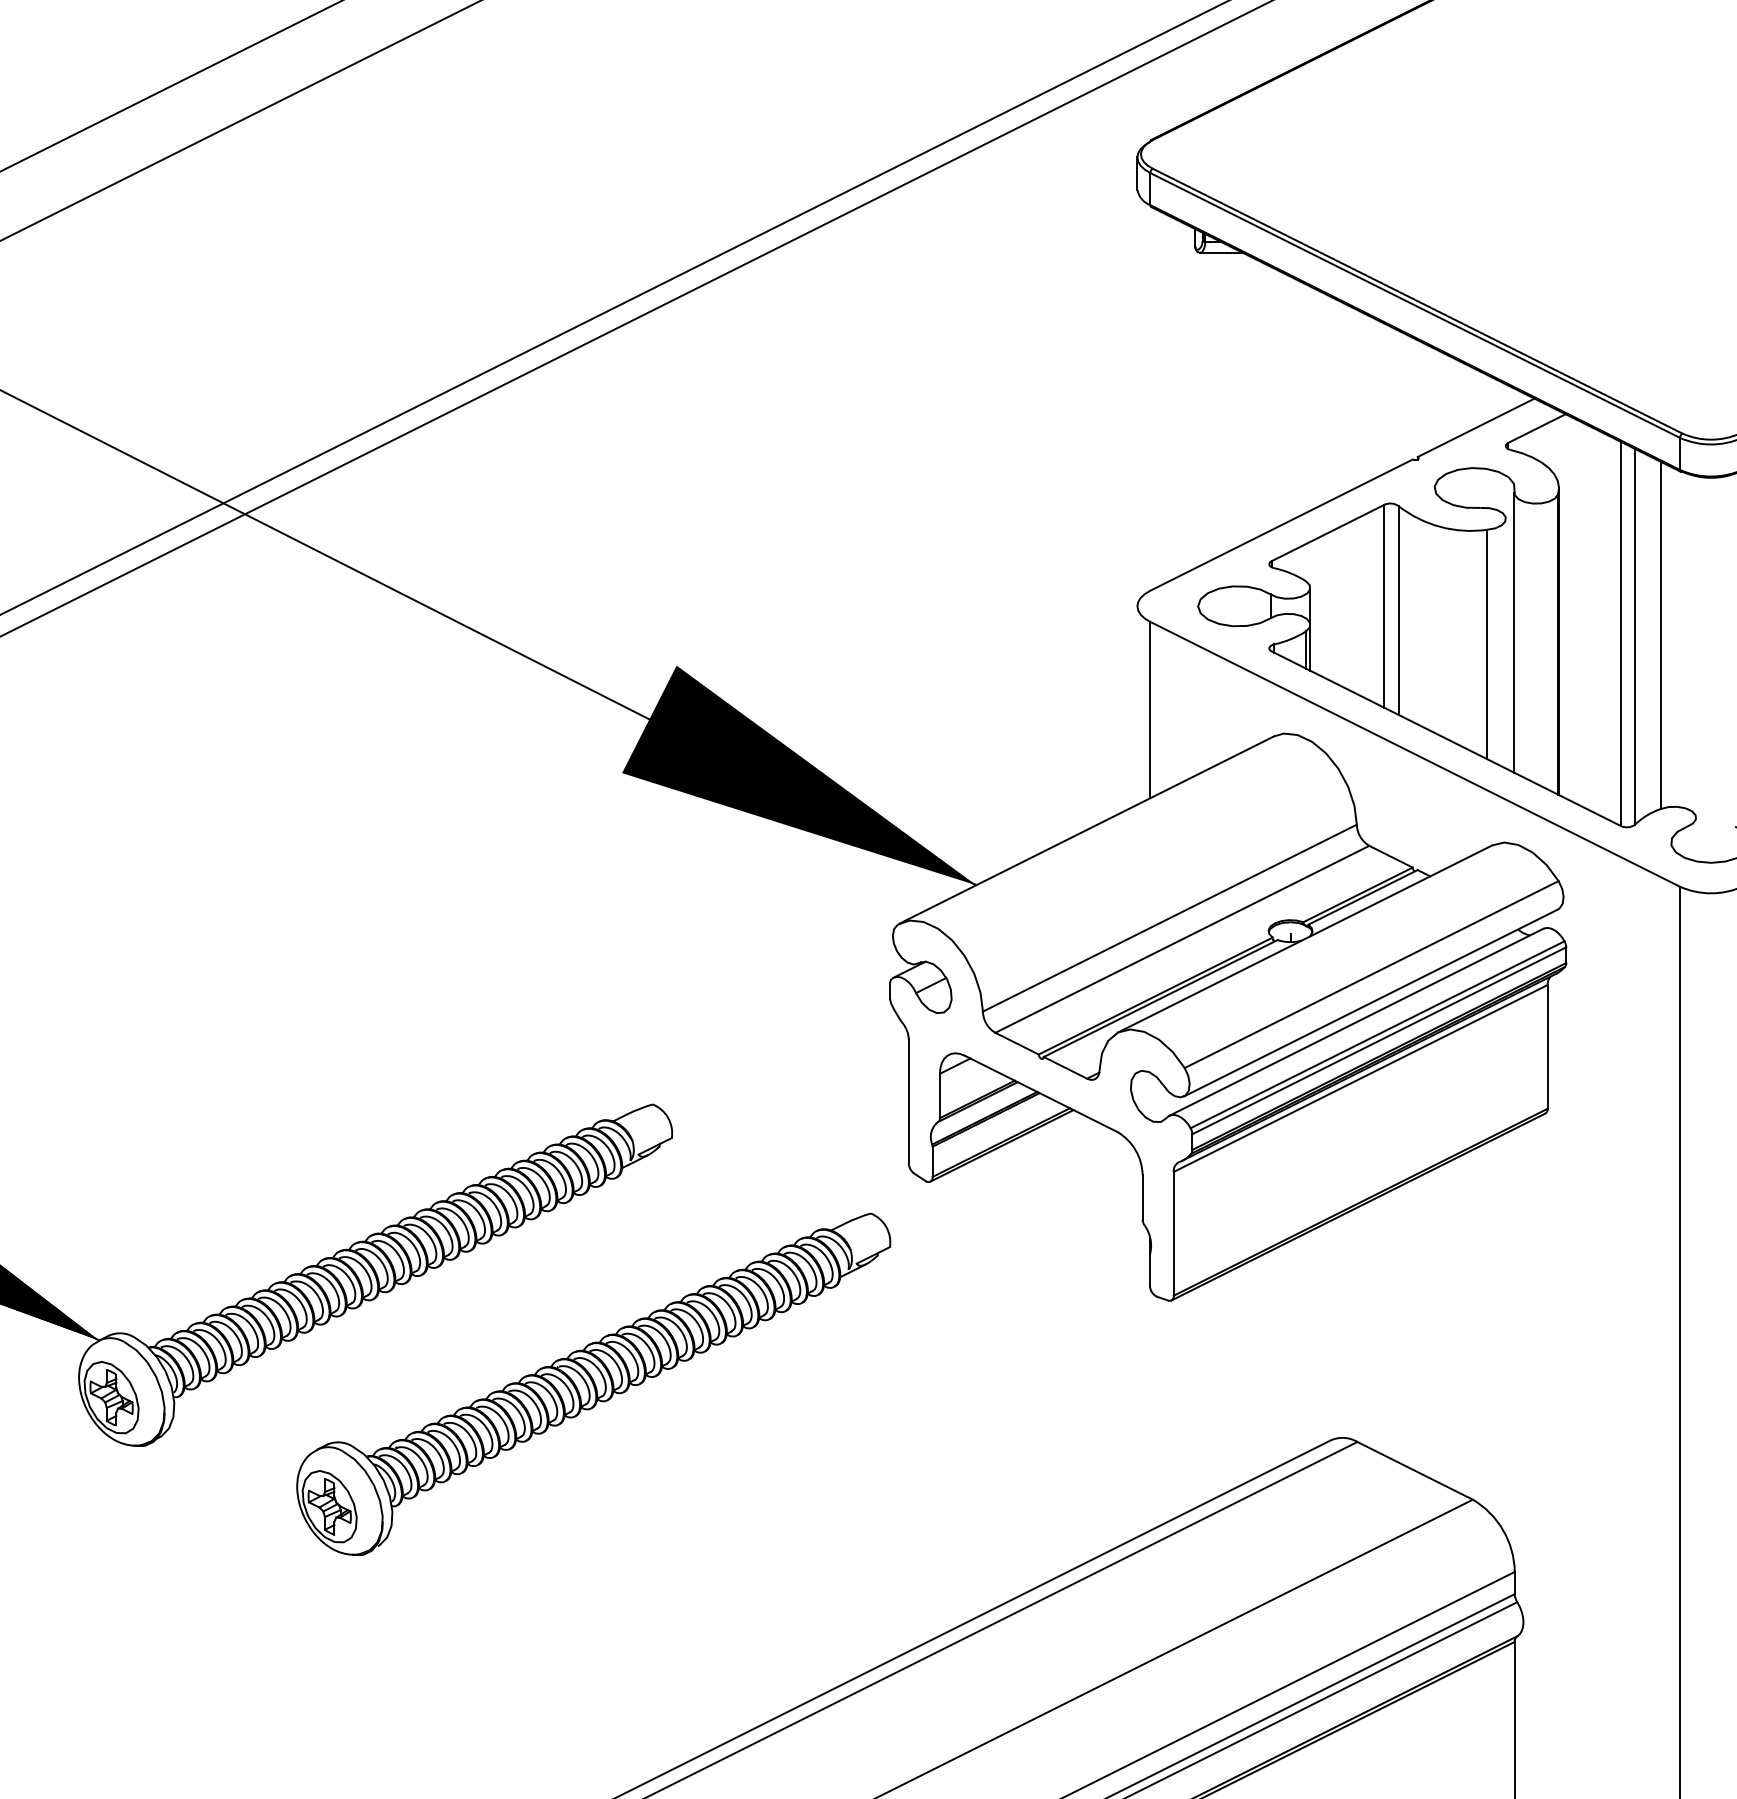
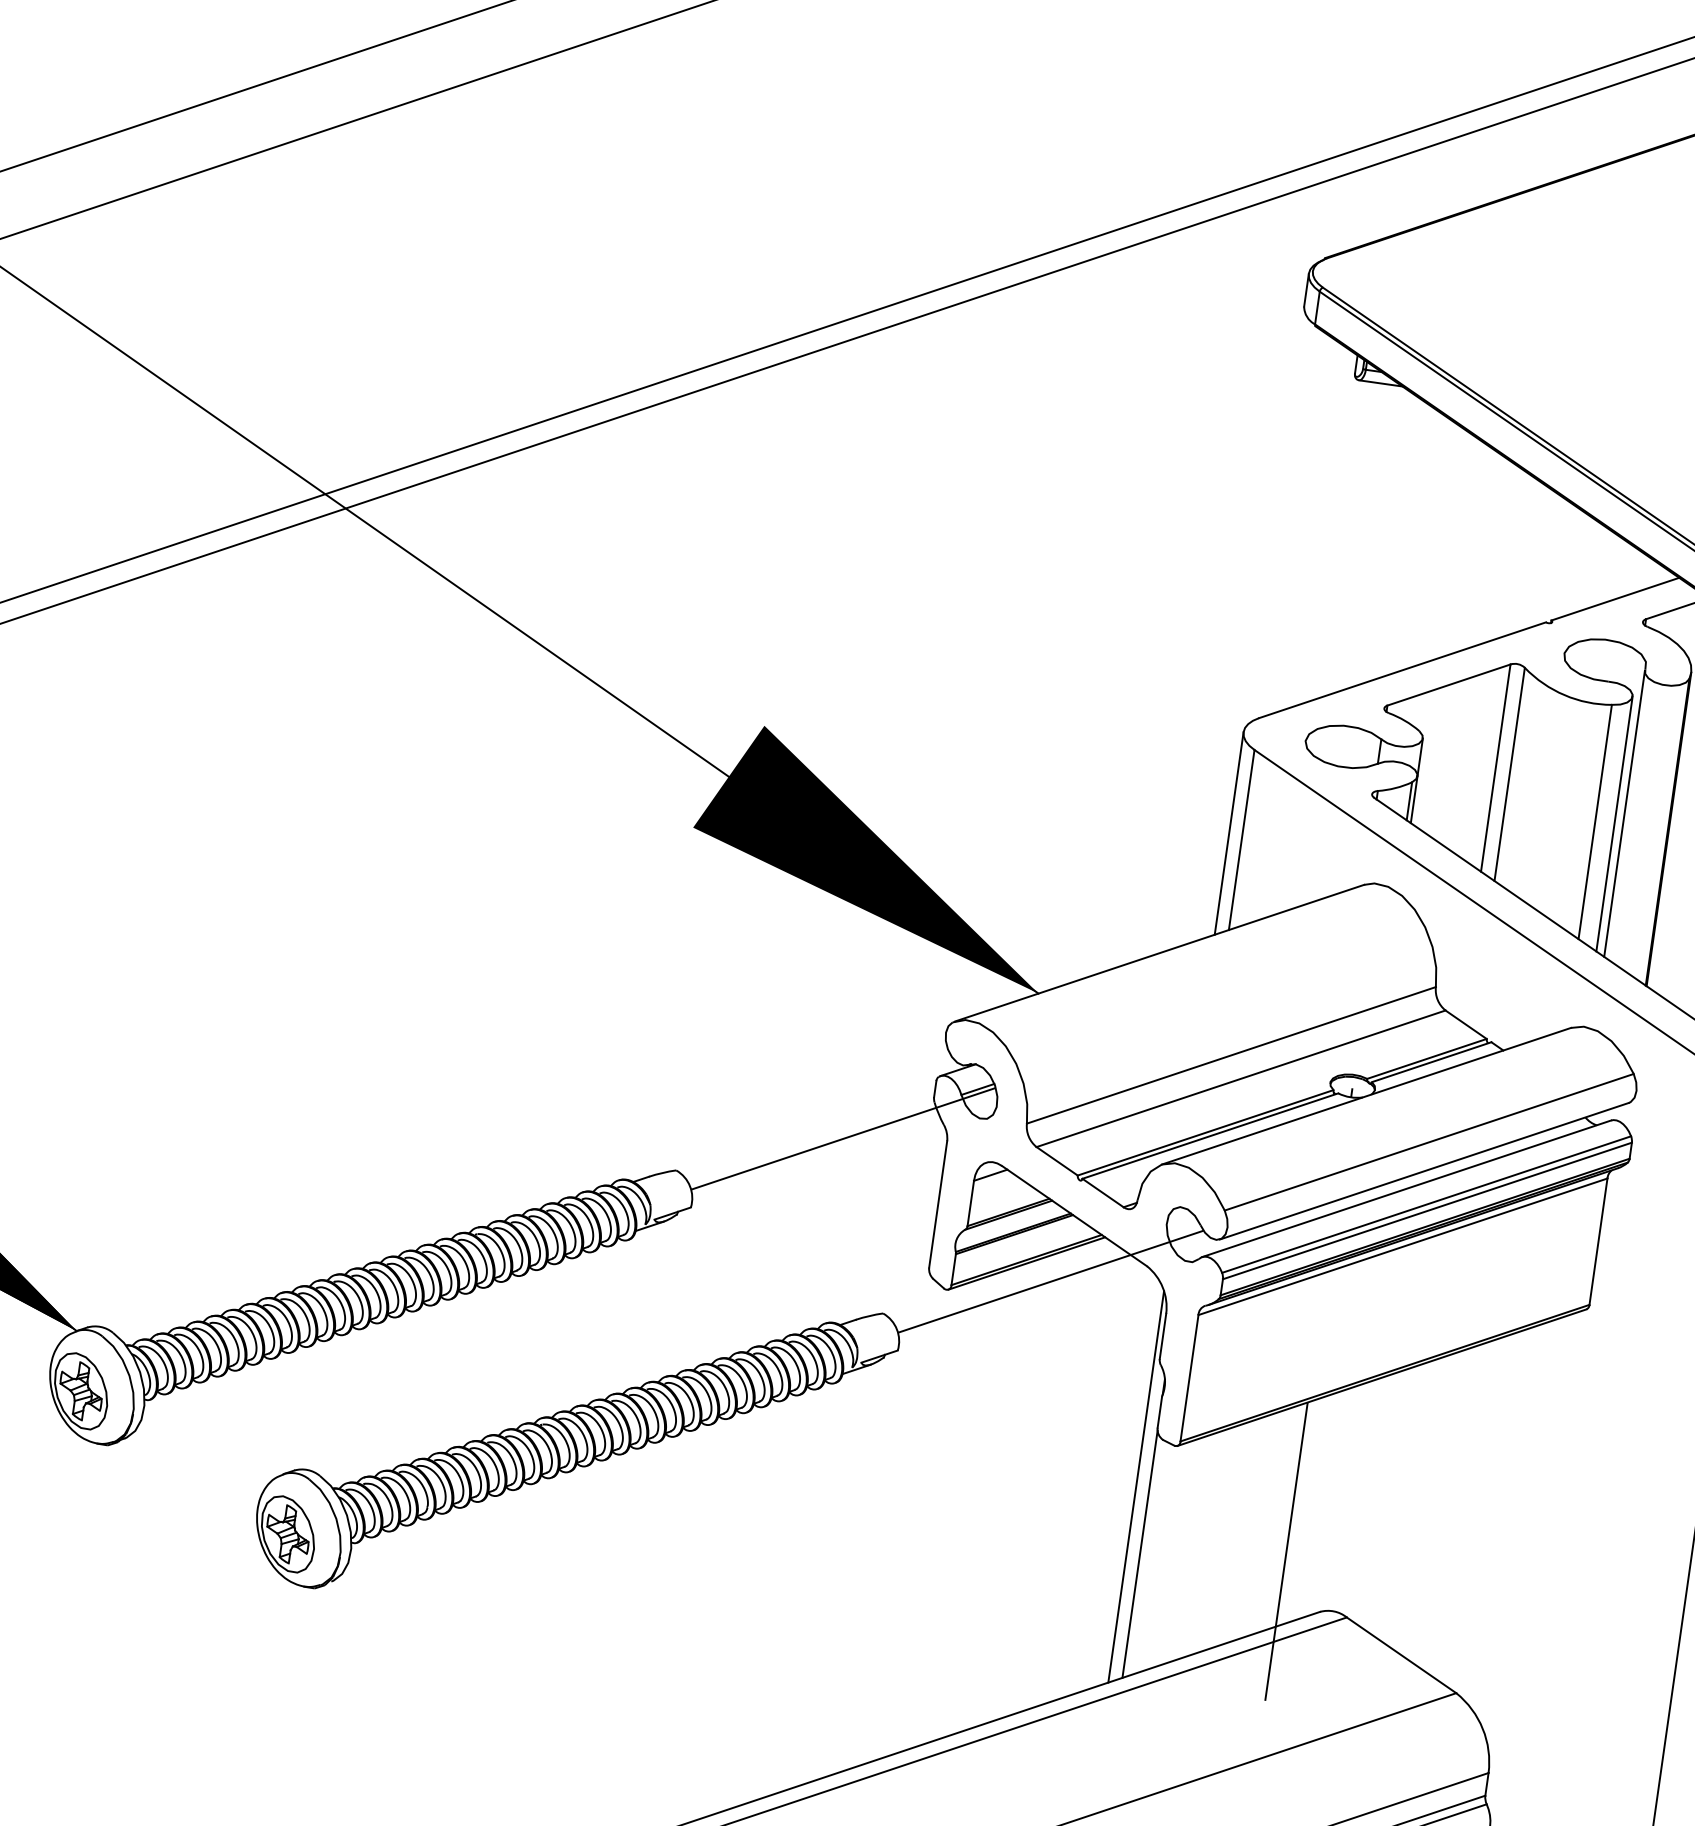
line: (1506, 643) -> (1615, 823), added
line: (1137, 705) -> (1229, 833), added
line: (808, 1051) -> (843, 1138), added
line: (1027, 1160) -> (1050, 1282), added
line: (1137, 1345) -> (1136, 1486), added
line: (1290, 1386) -> (1286, 1551), added
line: (1150, 1409) -> (1140, 1554), added

